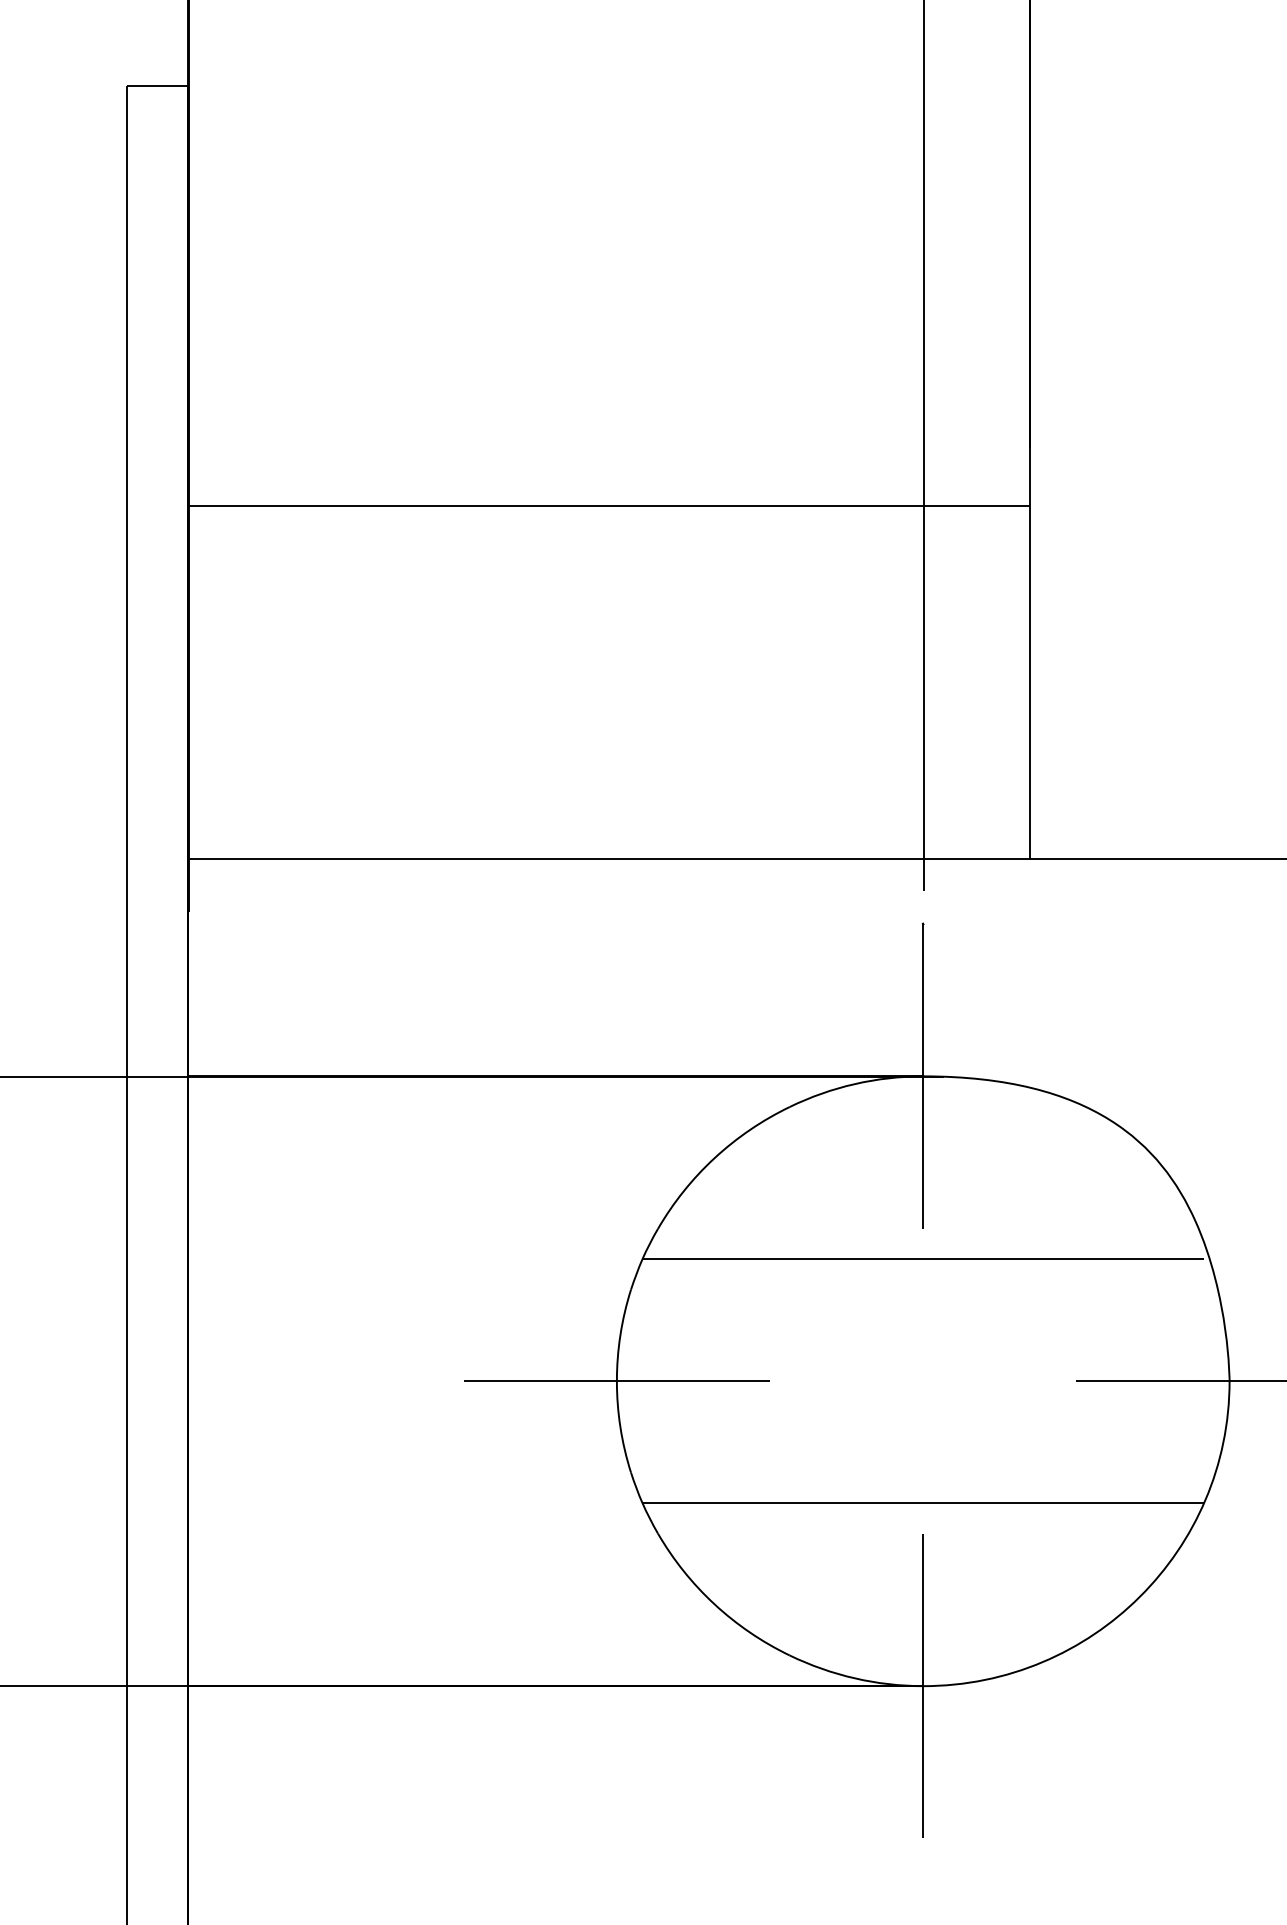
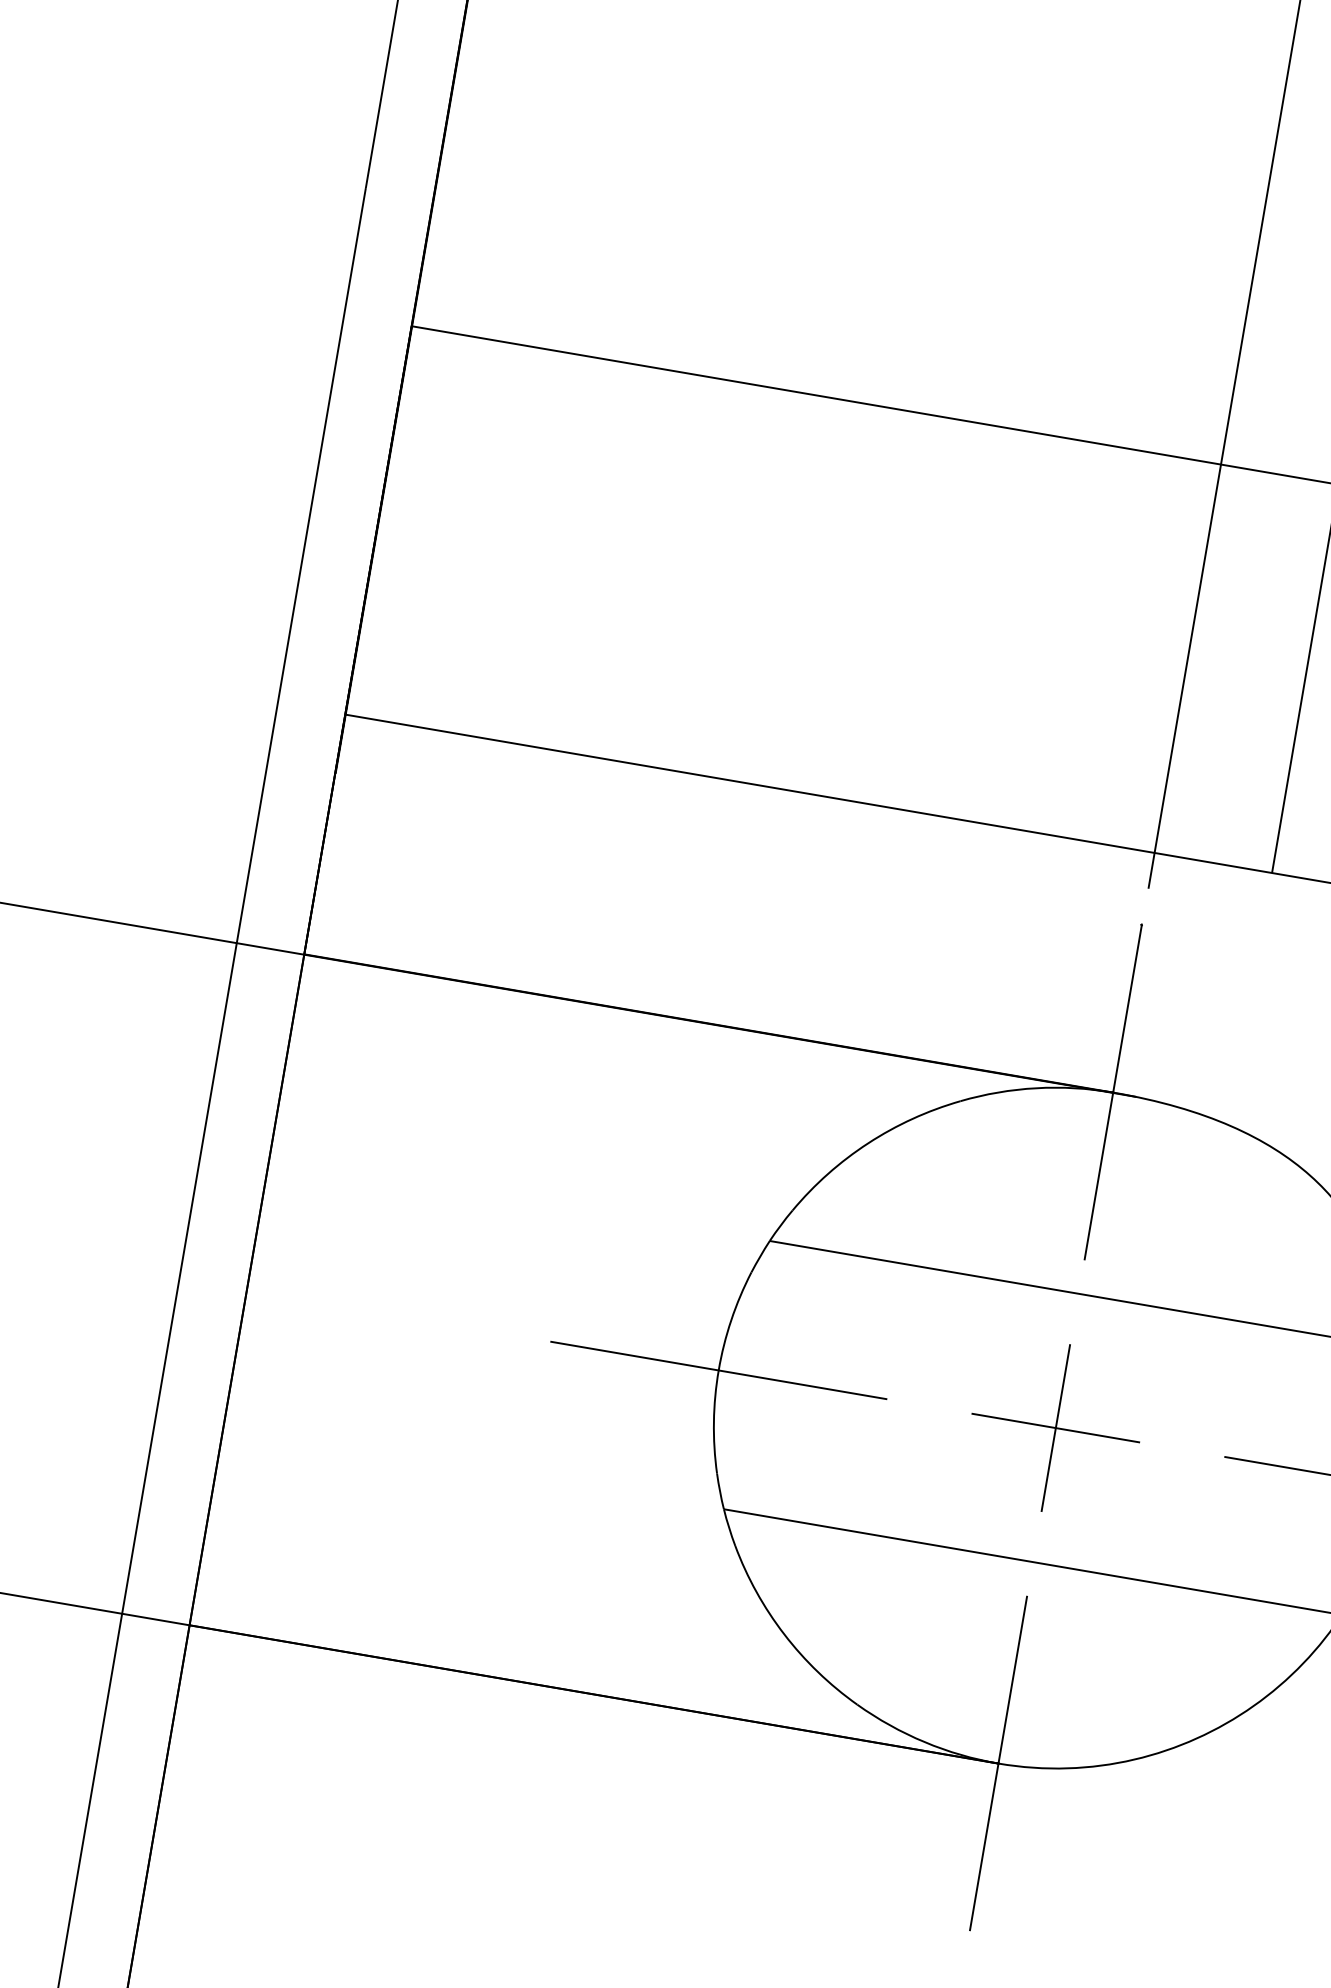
part: (923, 1380) -> (1056, 1427), added

